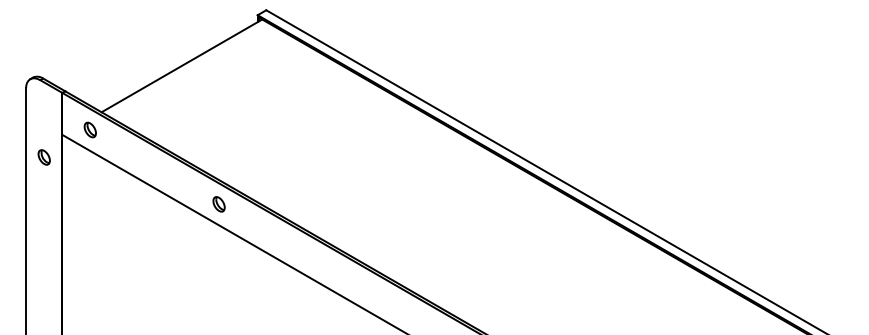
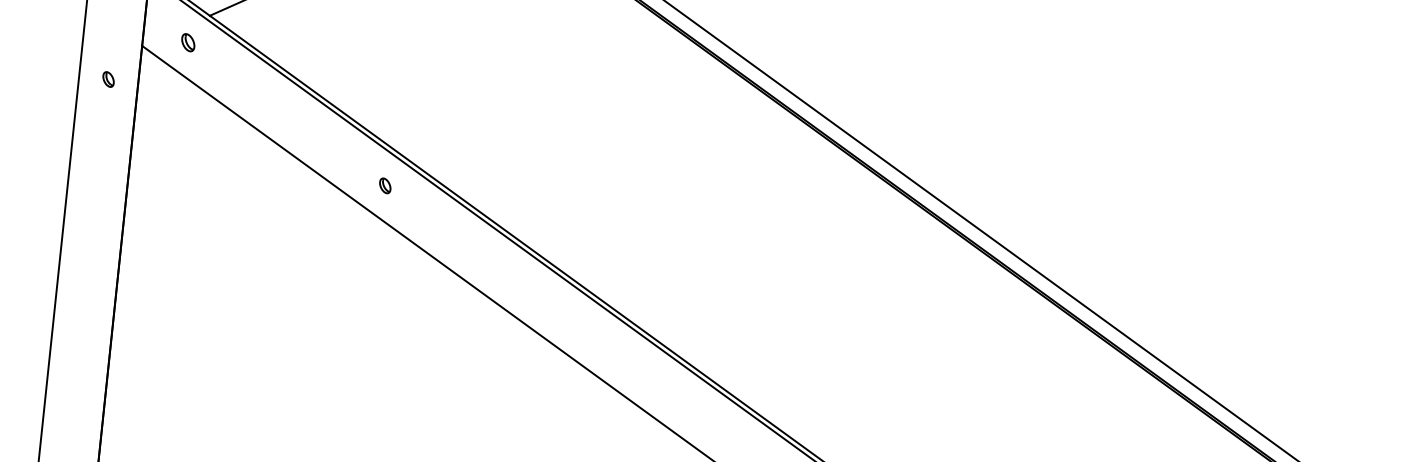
part: (89, 129) -> (187, 41), size x0.7
part: (43, 157) -> (107, 79), size x0.6
part: (218, 204) -> (384, 185), size x0.6

